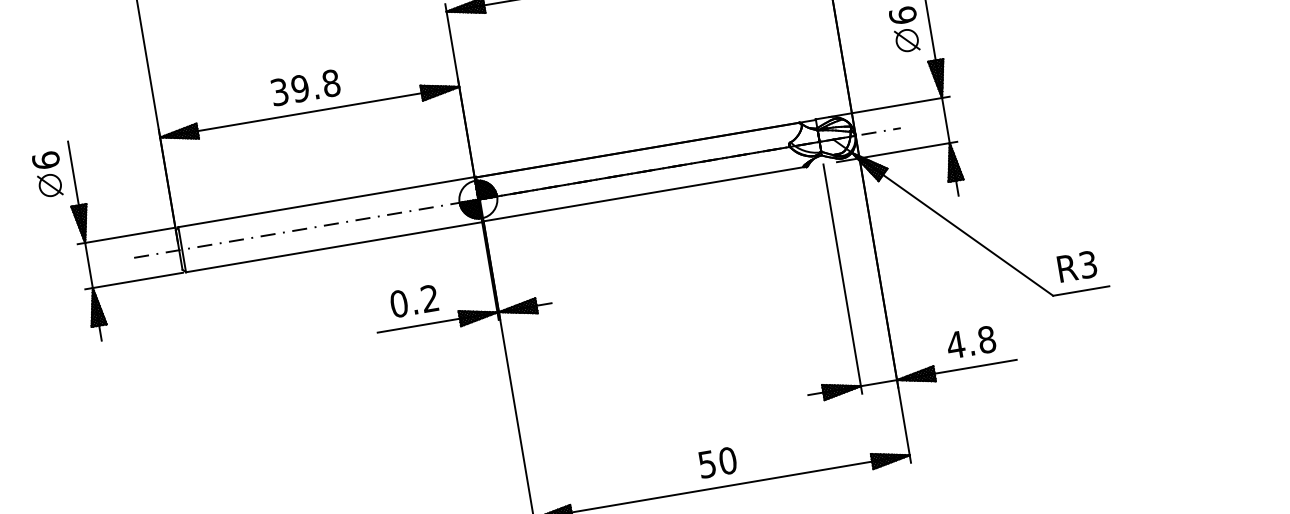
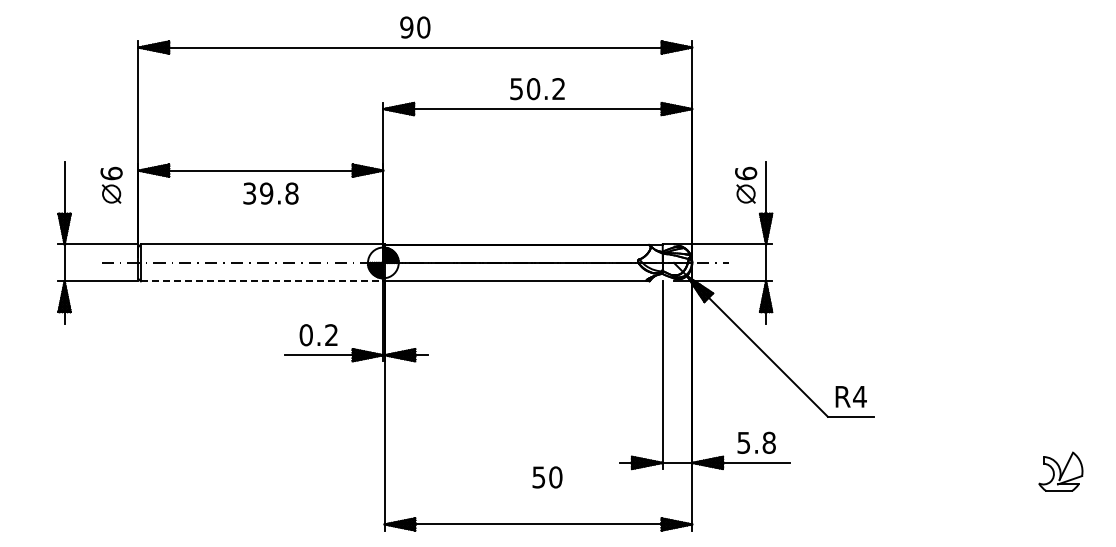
text: (305, 87) -> (270, 193), moved
part: (48, 173) -> (111, 184), moved
line: (334, 247) -> (262, 281), solid -> dashed
text: (1087, 264) -> (859, 396), R3 -> R4
text: (955, 344) -> (743, 442), 4.8 -> 5.8
text: (717, 462) -> (547, 477), moved

